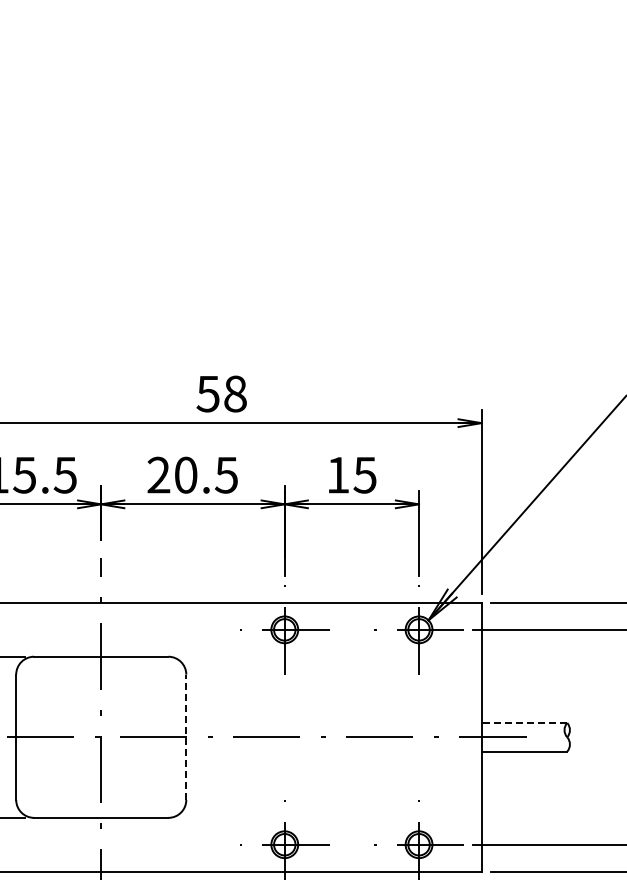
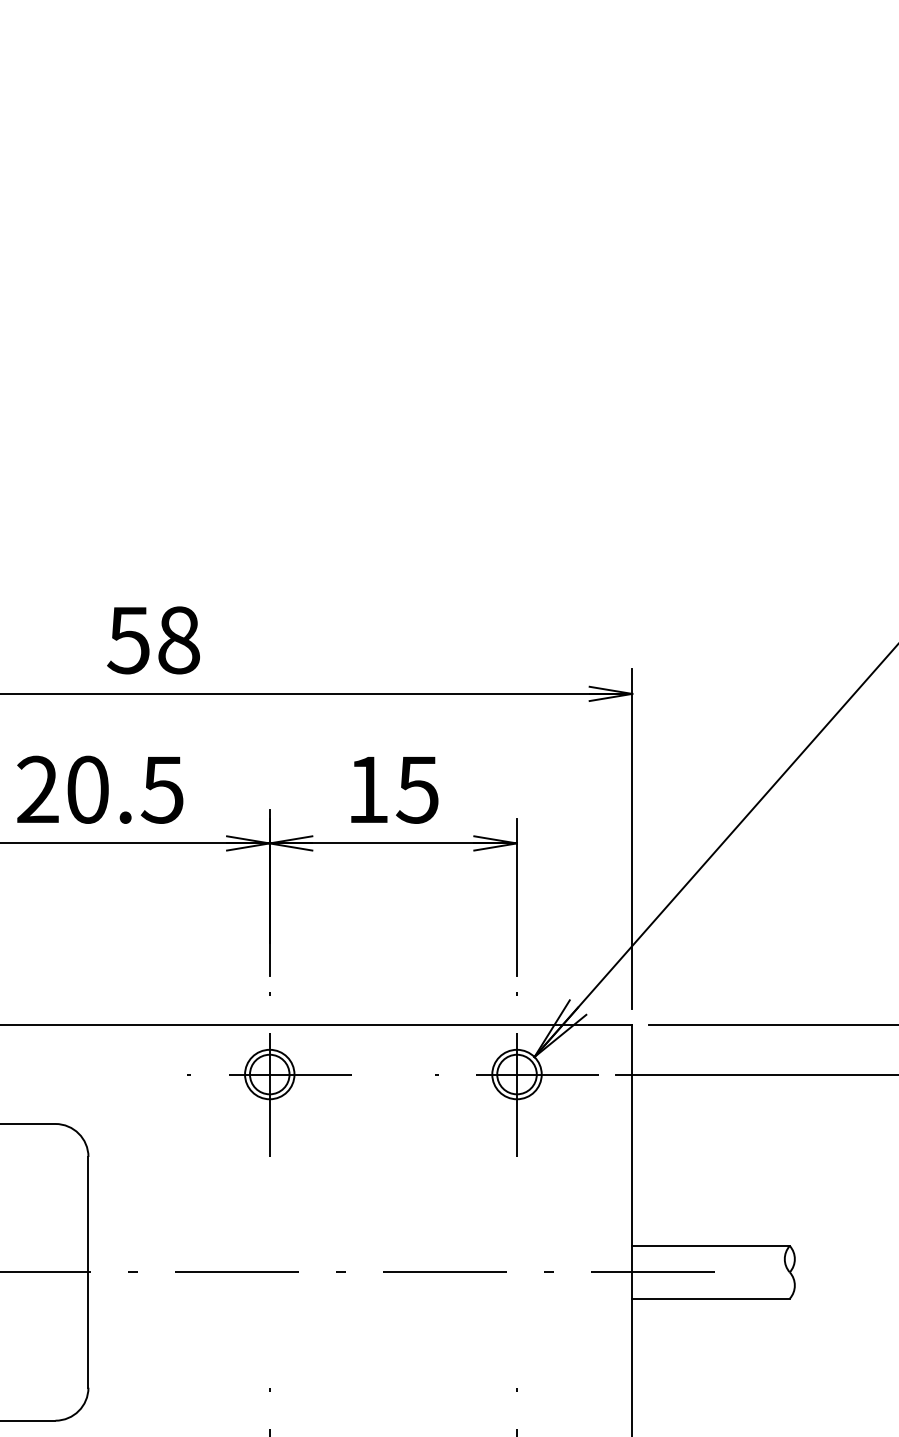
line: (524, 722) -> (711, 1245), dashed -> solid
line: (186, 737) -> (88, 1272), dashed -> solid

